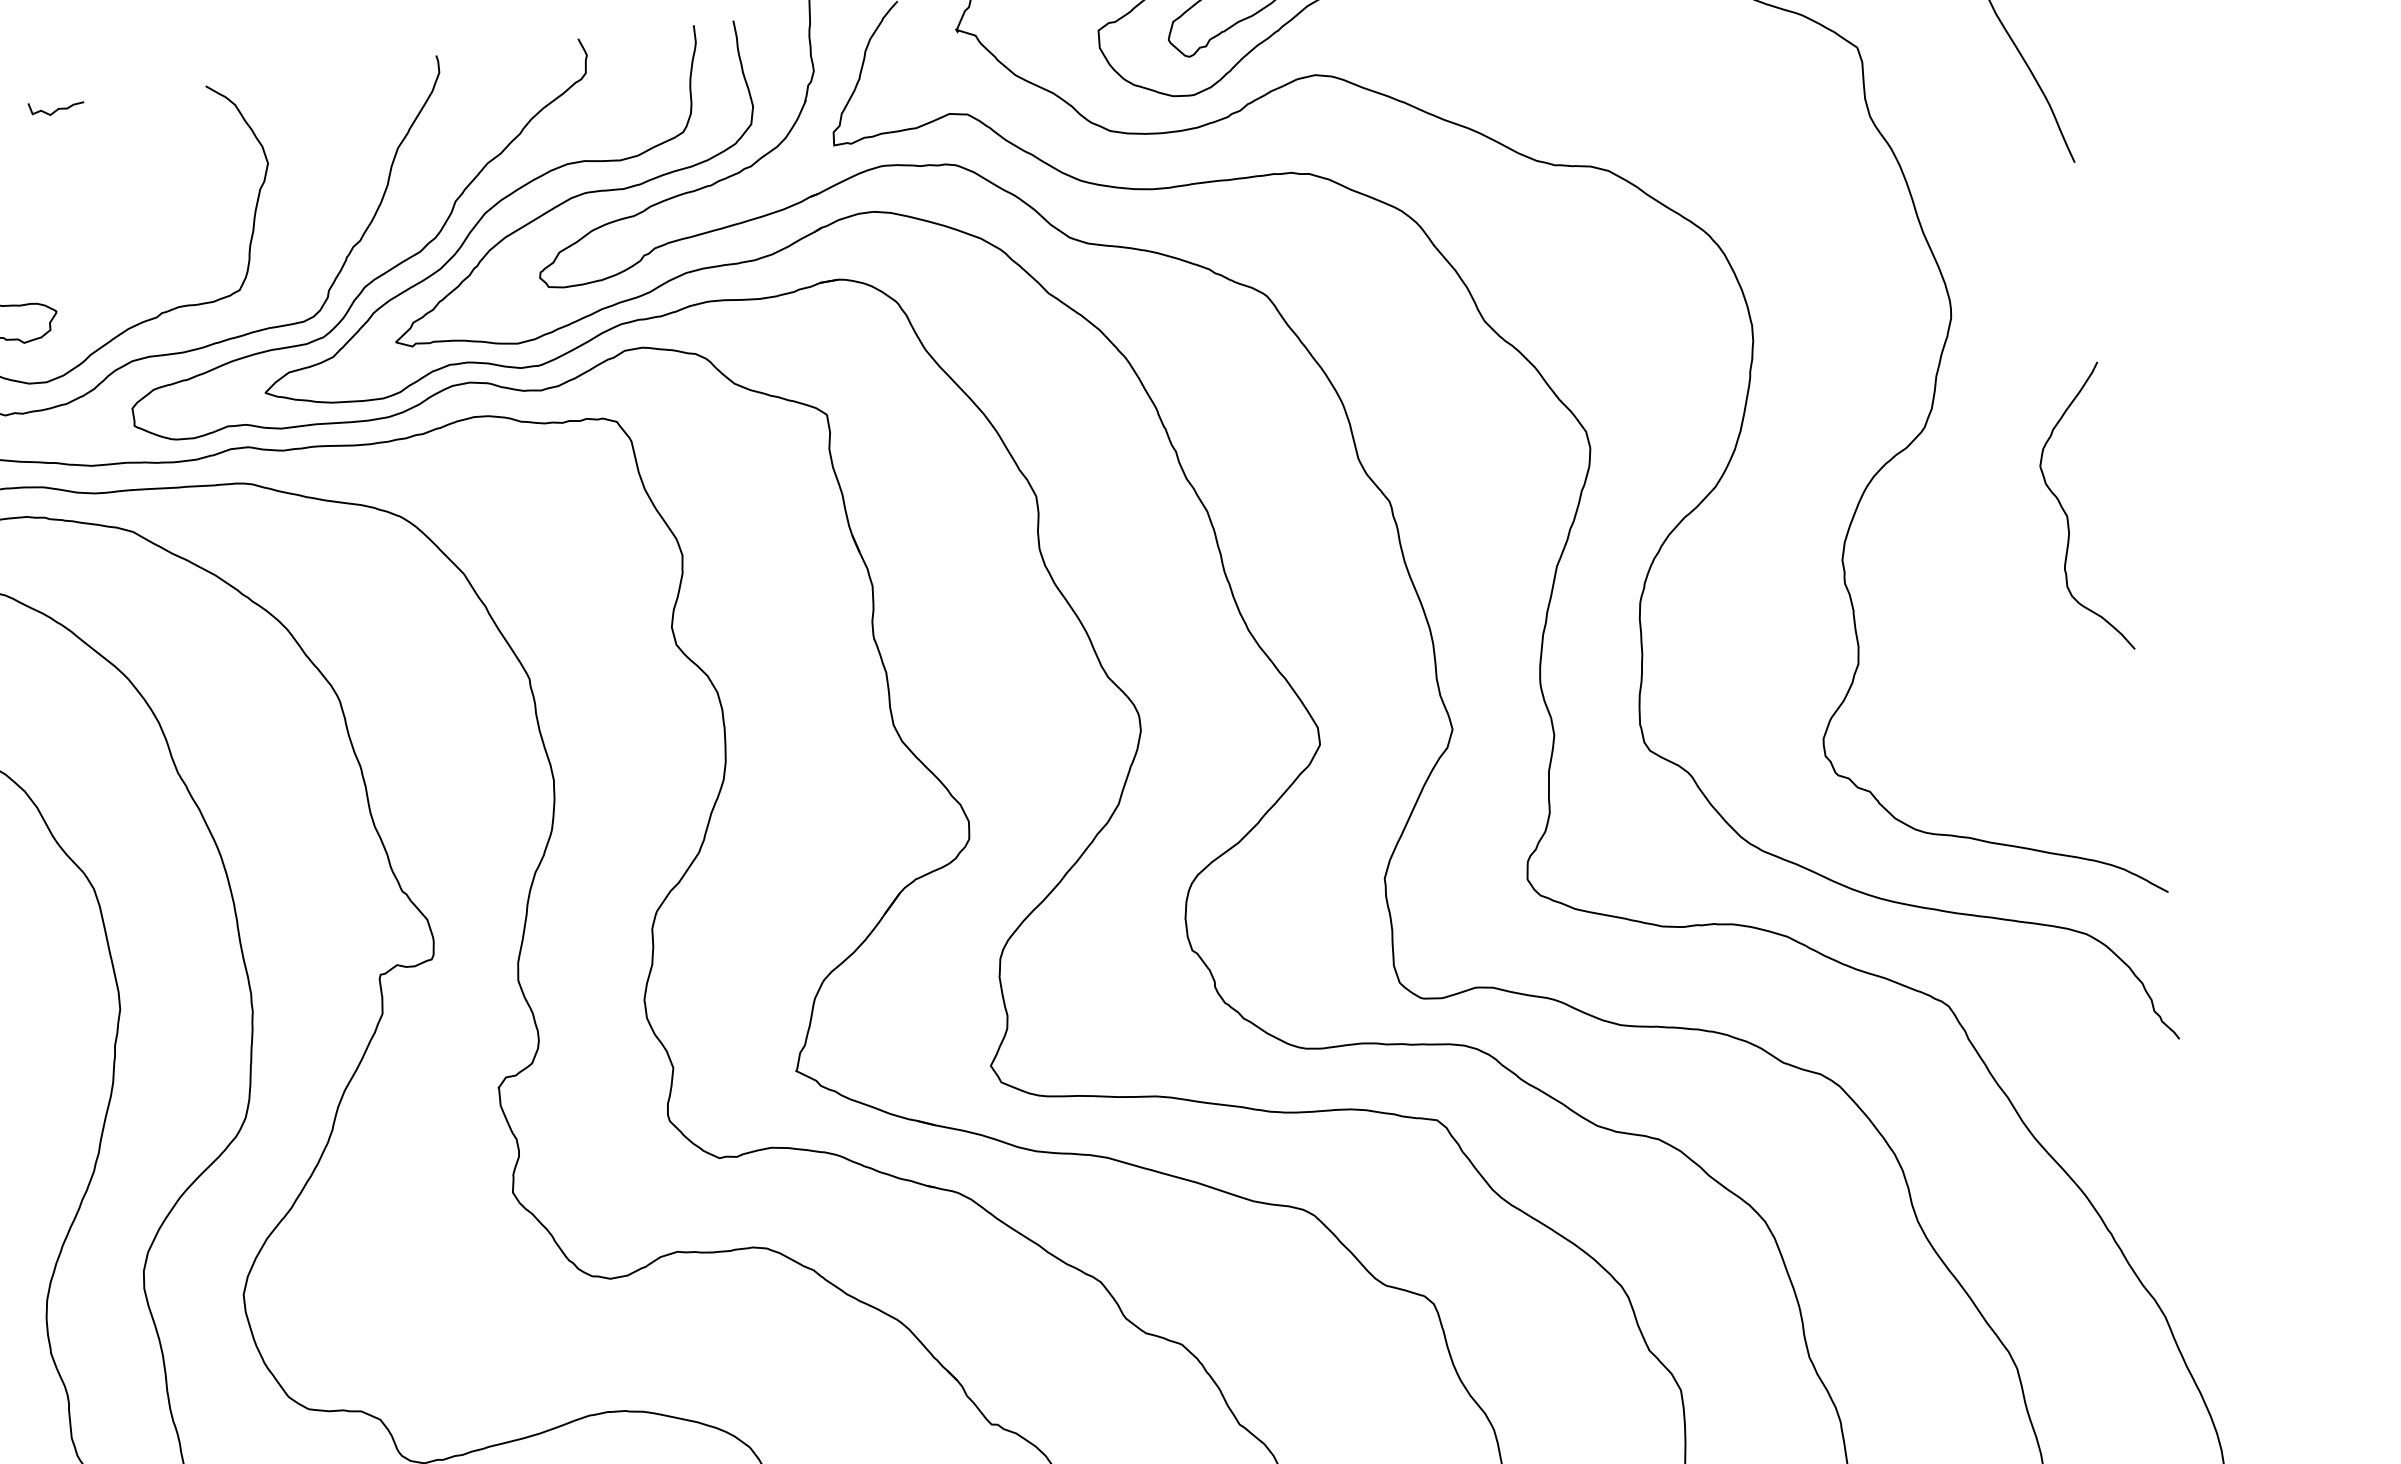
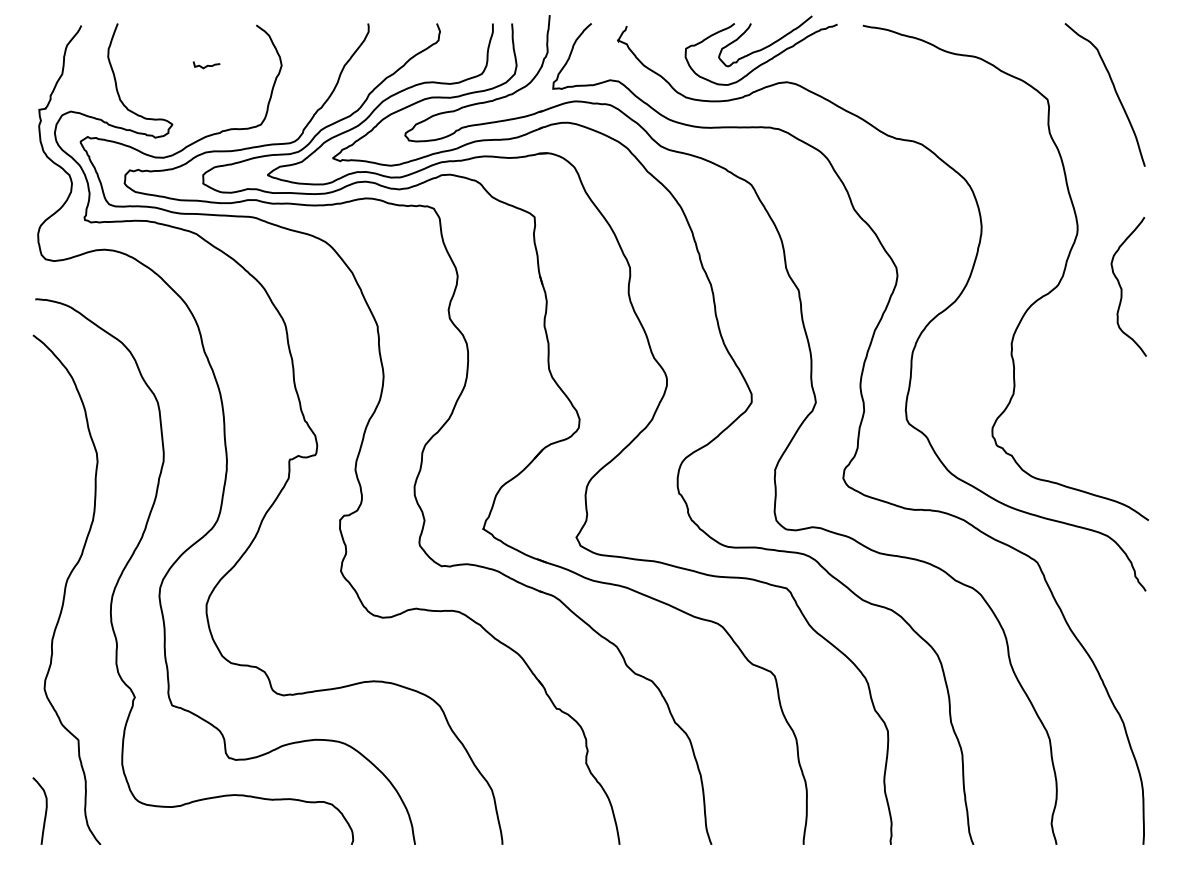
curve: (55, 108) -> (206, 65), moved
curve: (2069, 514) -> (1122, 288), moved

